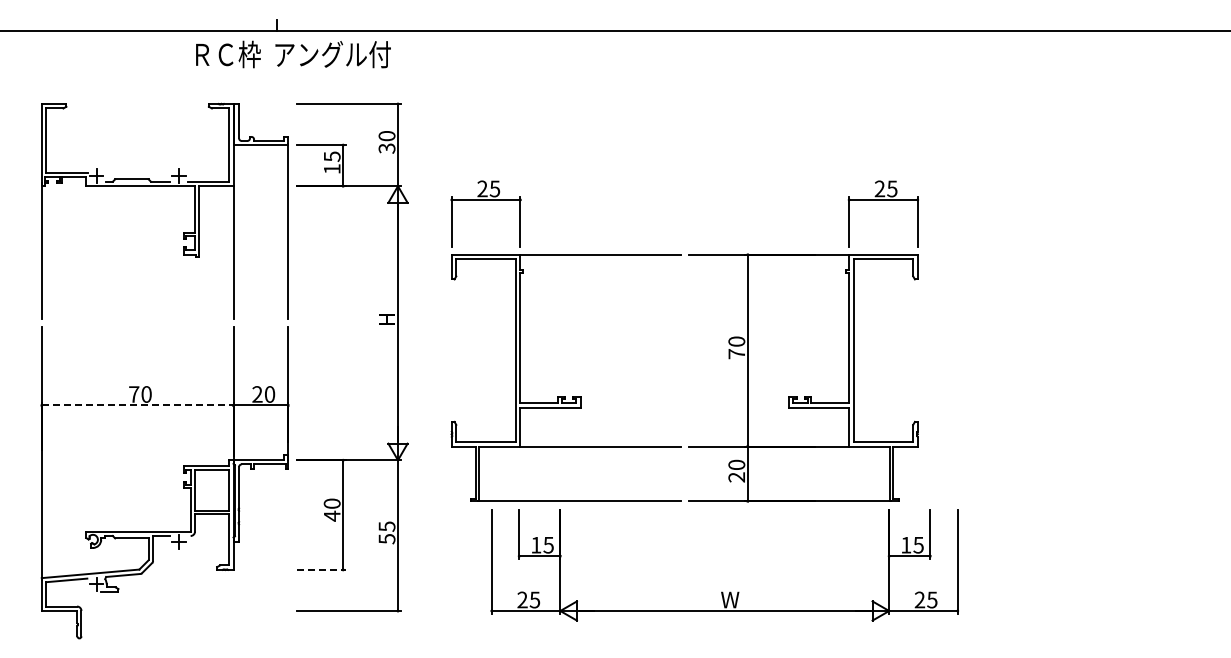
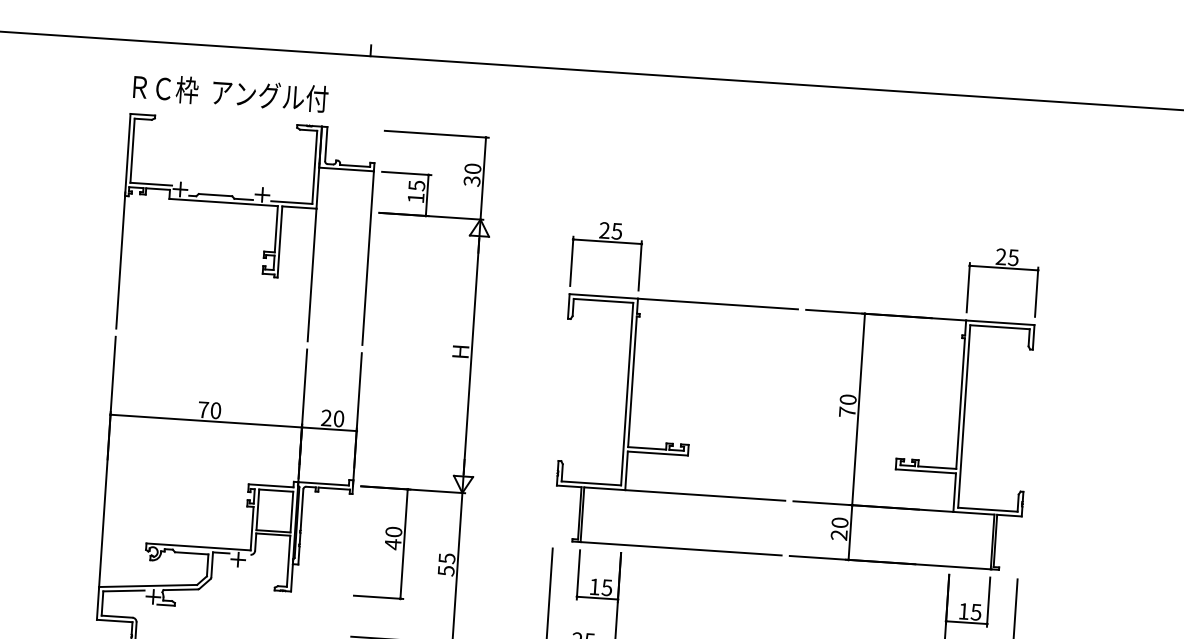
text: (293, 54) -> (230, 93), moved
part: (728, 341) -> (839, 399), moved
line: (137, 405) -> (206, 421), dashed -> solid
line: (321, 569) -> (378, 596), dashed -> solid

